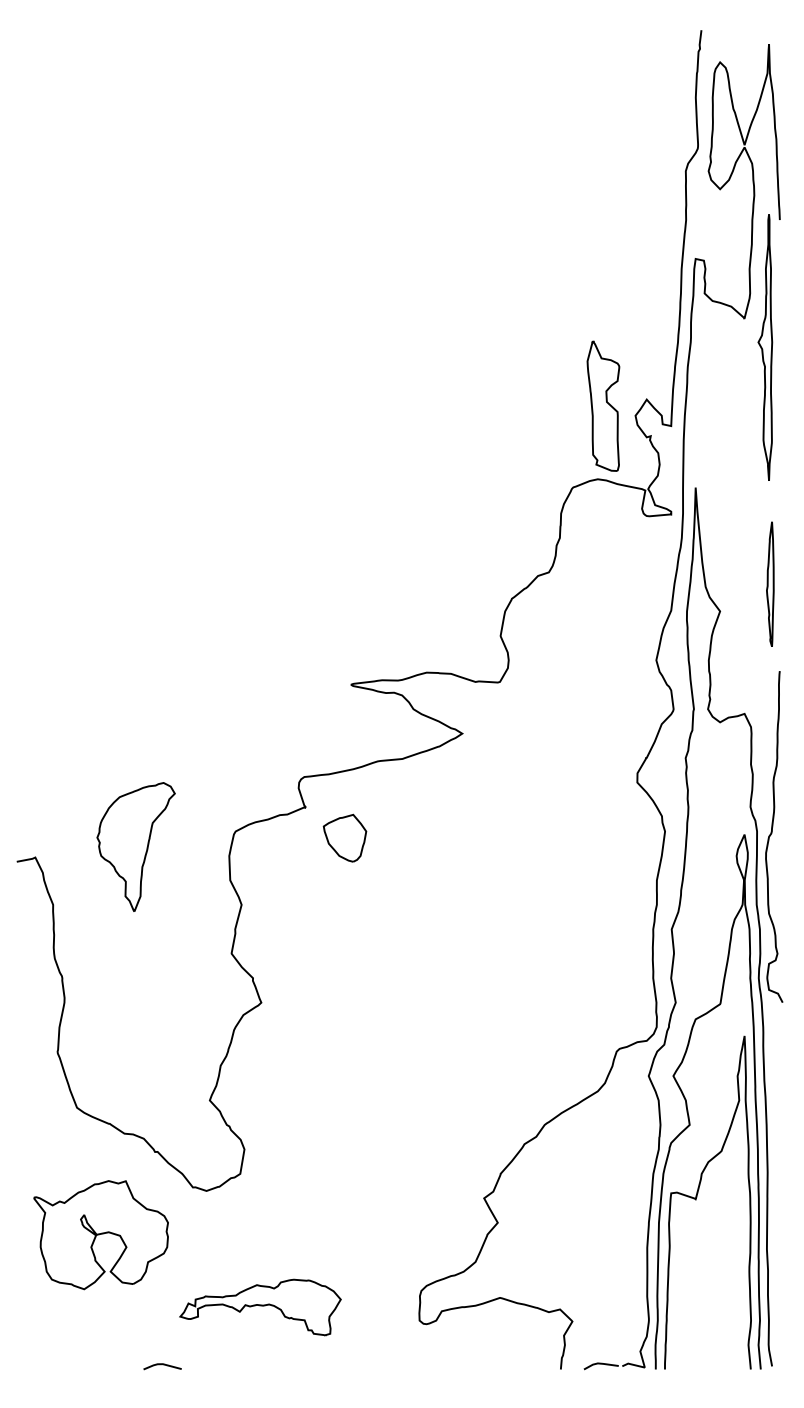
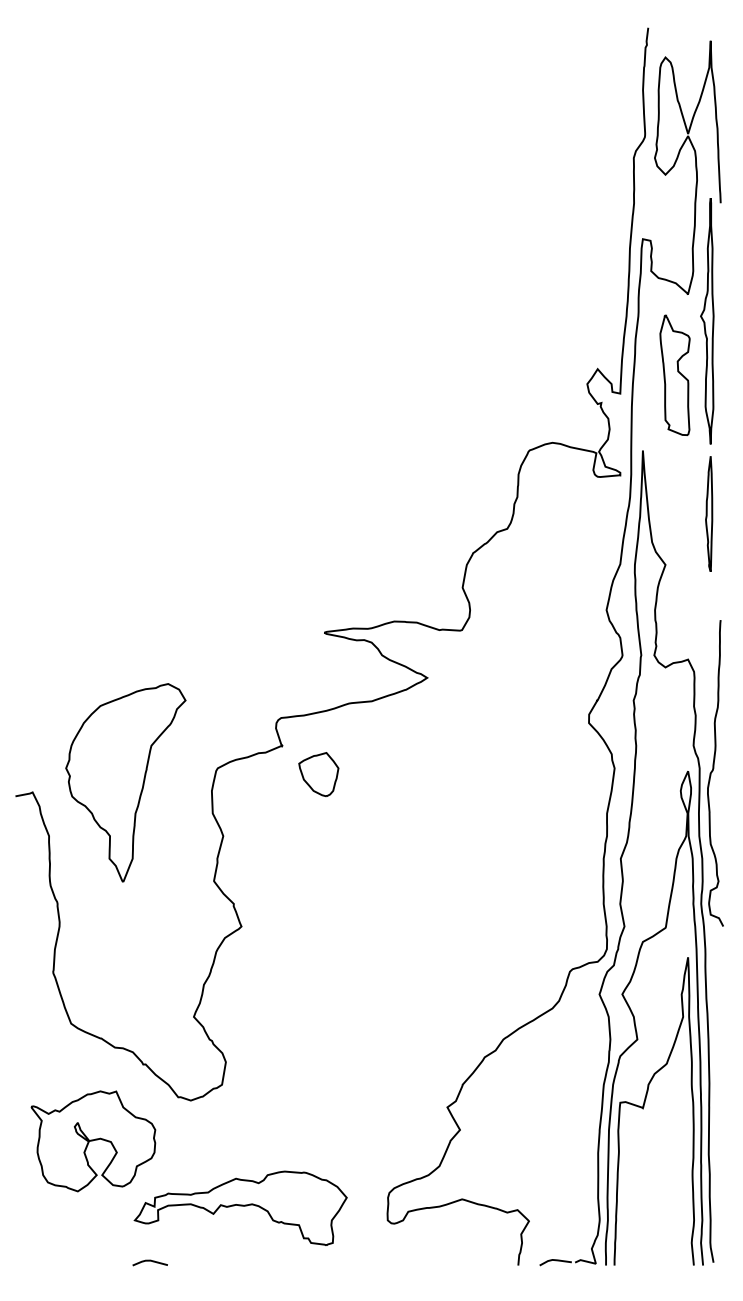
part: (603, 405) -> (675, 374), moved
part: (770, 583) -> (709, 513), moved
part: (135, 846) -> (125, 782), size x1.67
part: (260, 1307) -> (240, 1208), size x1.43

